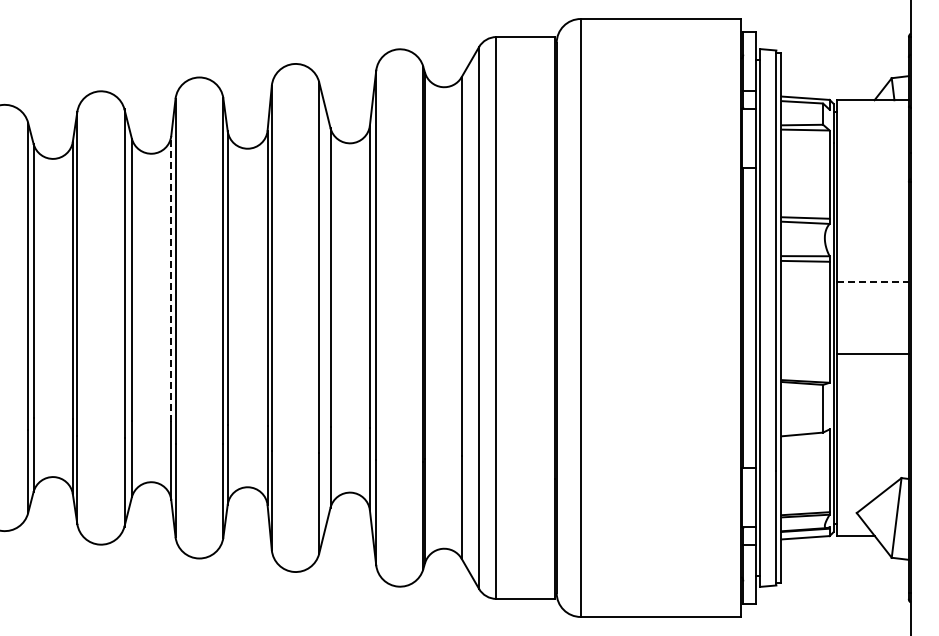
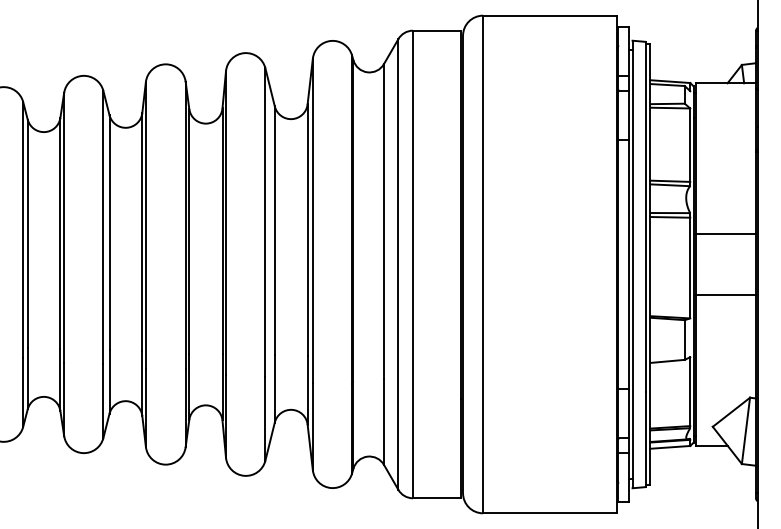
line: (171, 278) -> (142, 231), dashed -> solid
line: (873, 281) -> (726, 234), dashed -> solid

